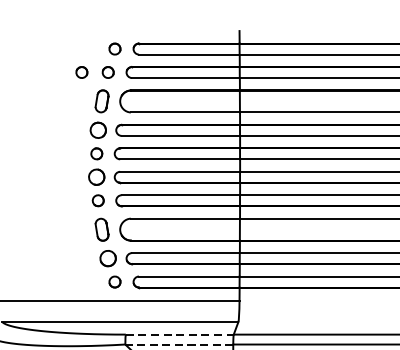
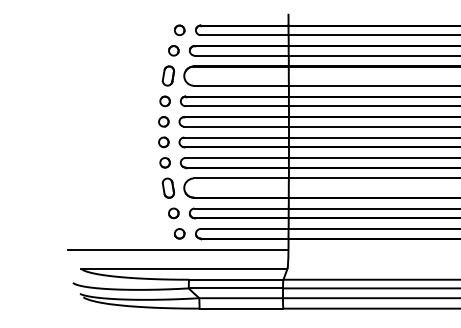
part: (81, 72) -> (150, 50), removed
part: (97, 130) -> (164, 101), size x0.71
part: (96, 177) -> (163, 142), size x0.71
part: (107, 258) -> (173, 213), size x0.71
line: (180, 334) -> (236, 279), dashed -> solid
line: (178, 344) -> (235, 288), dashed -> solid

